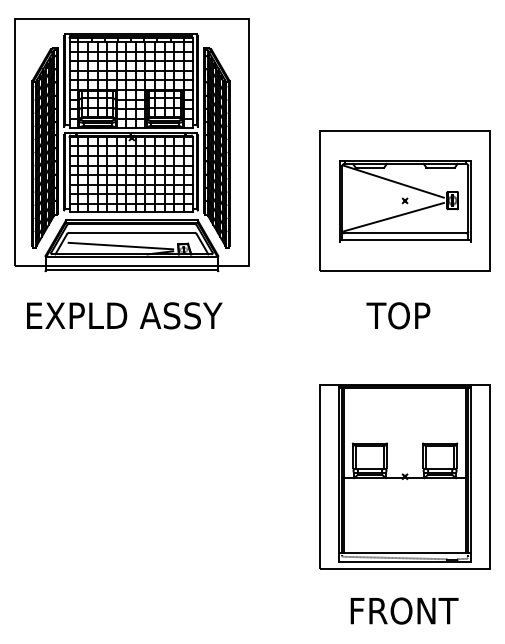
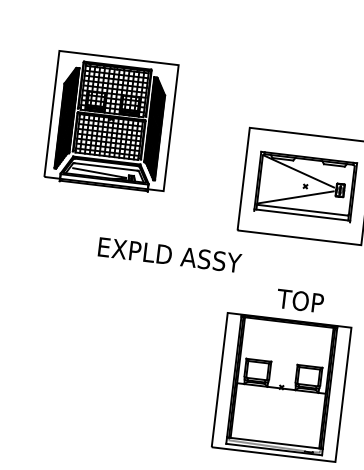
part: (131, 145) -> (111, 122), size x0.7
text: (124, 315) -> (169, 254), moved
text: (398, 315) -> (300, 300), moved

